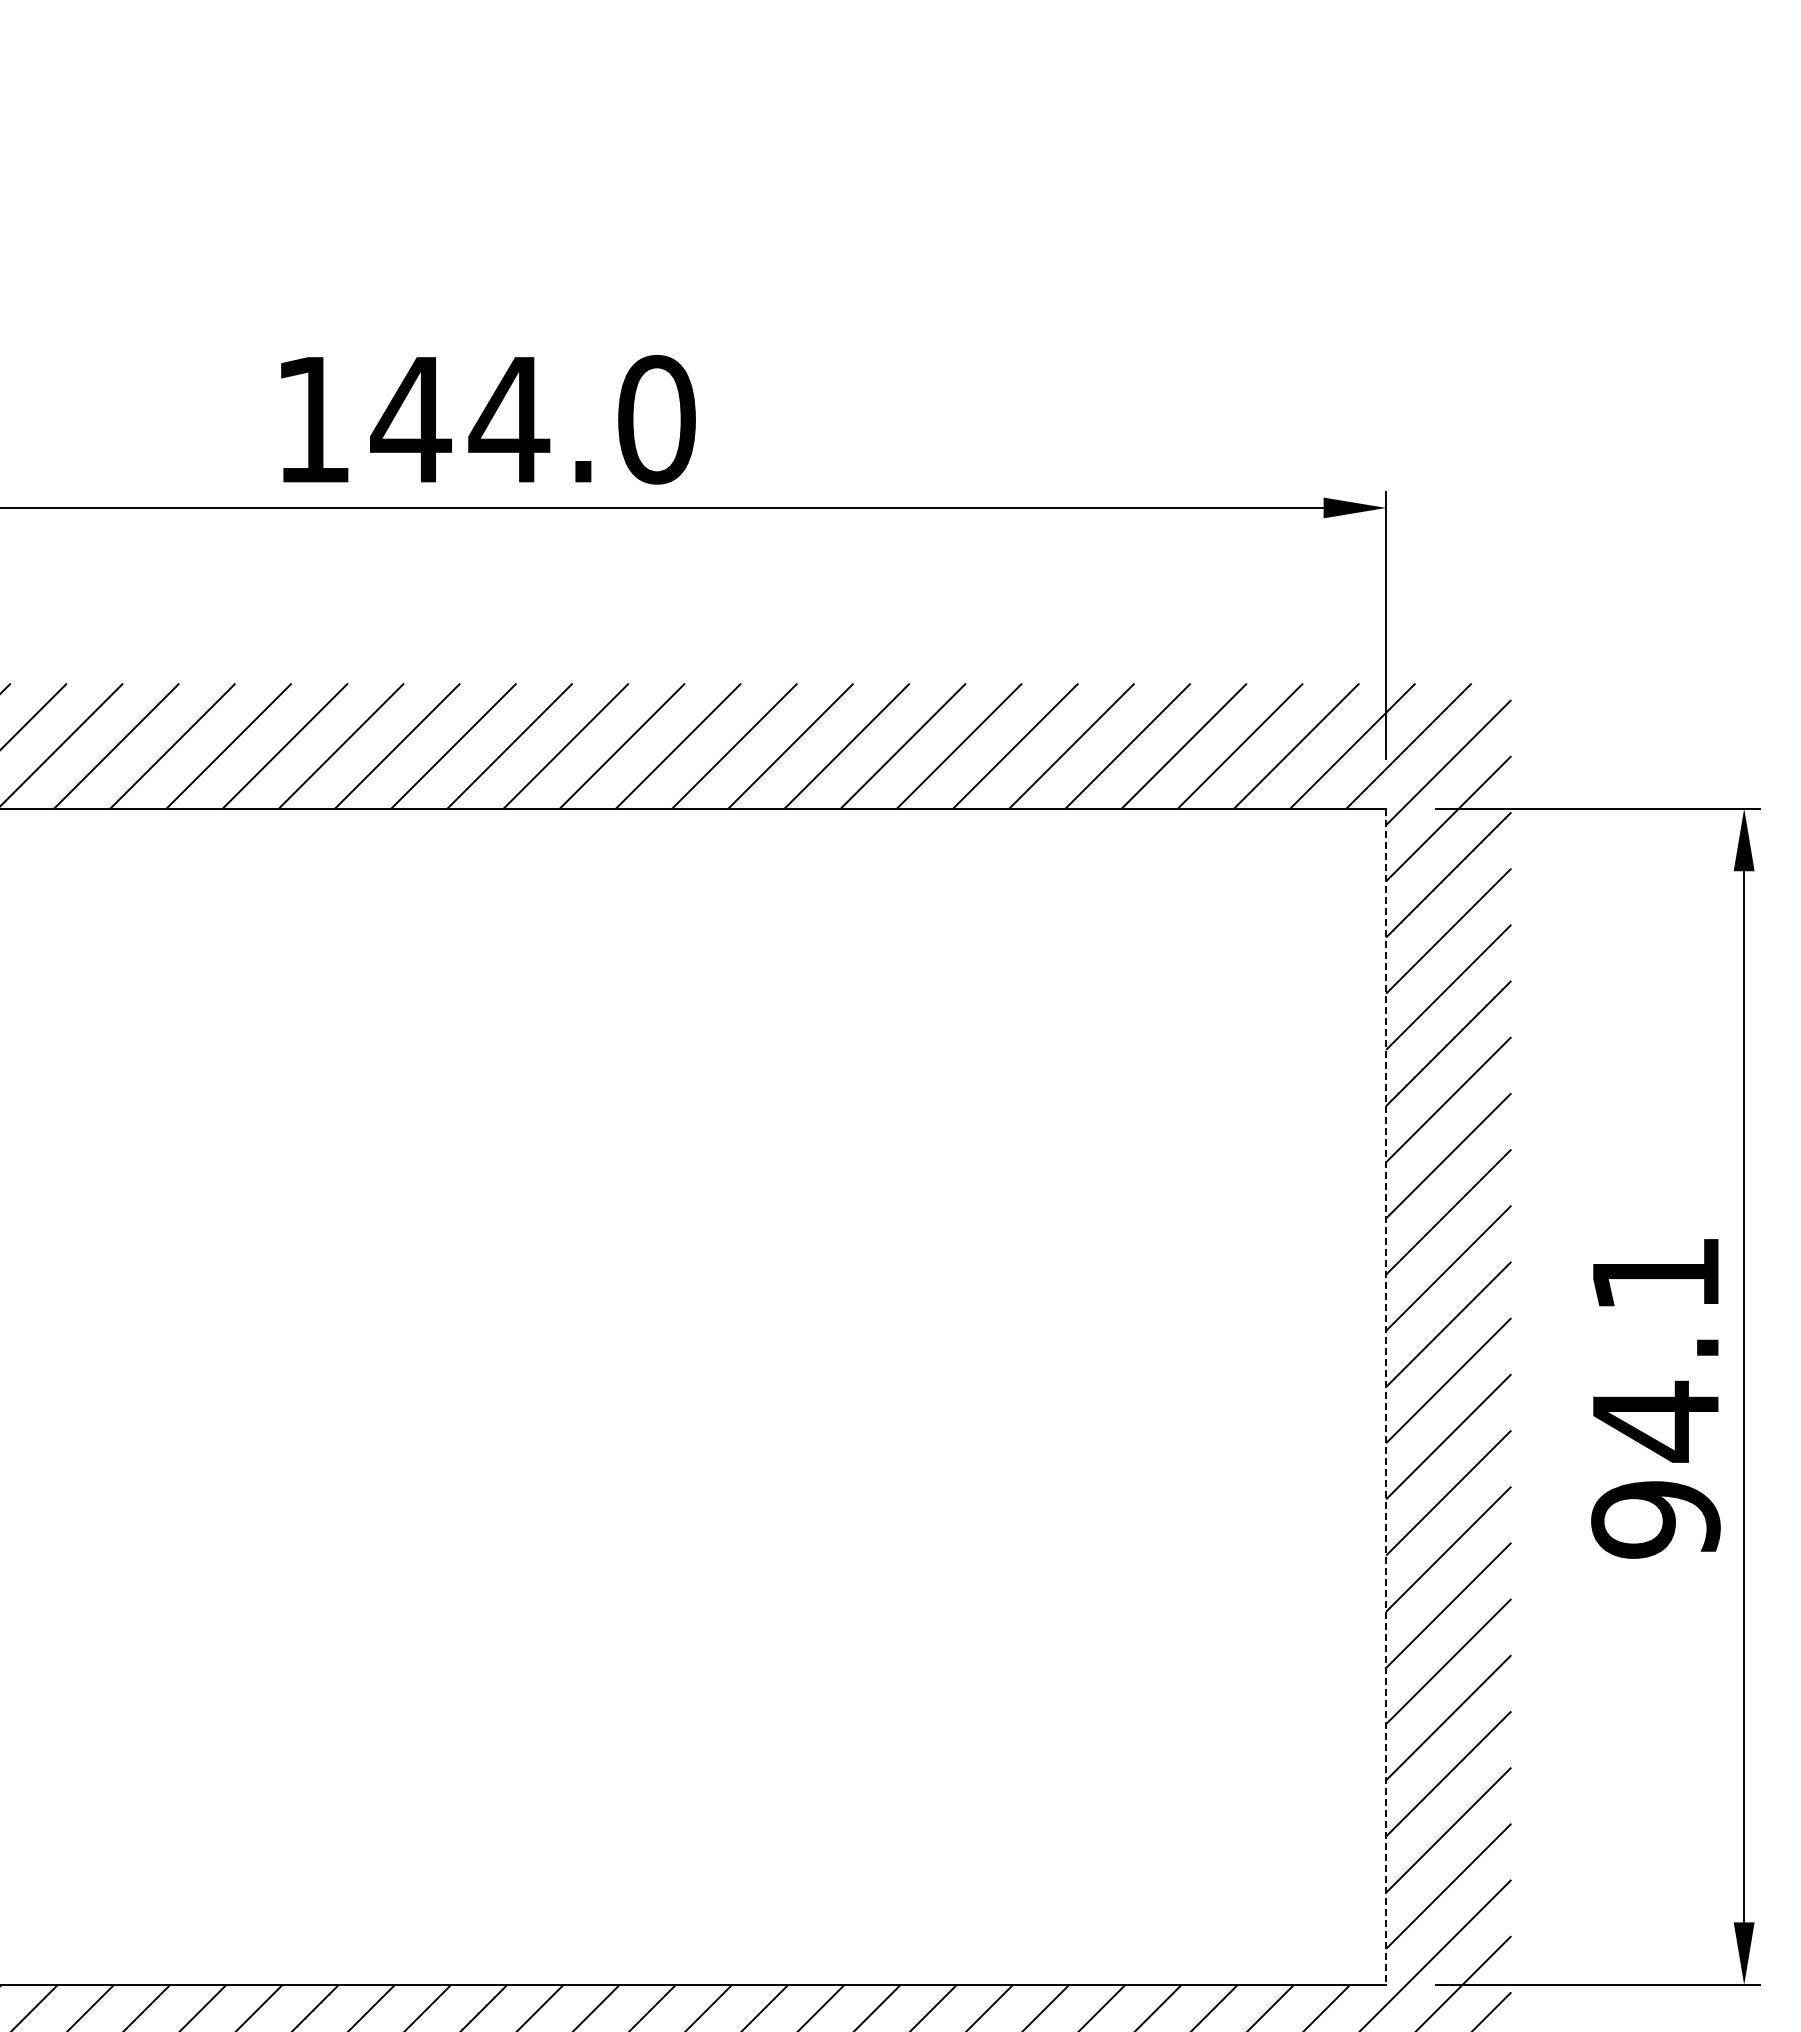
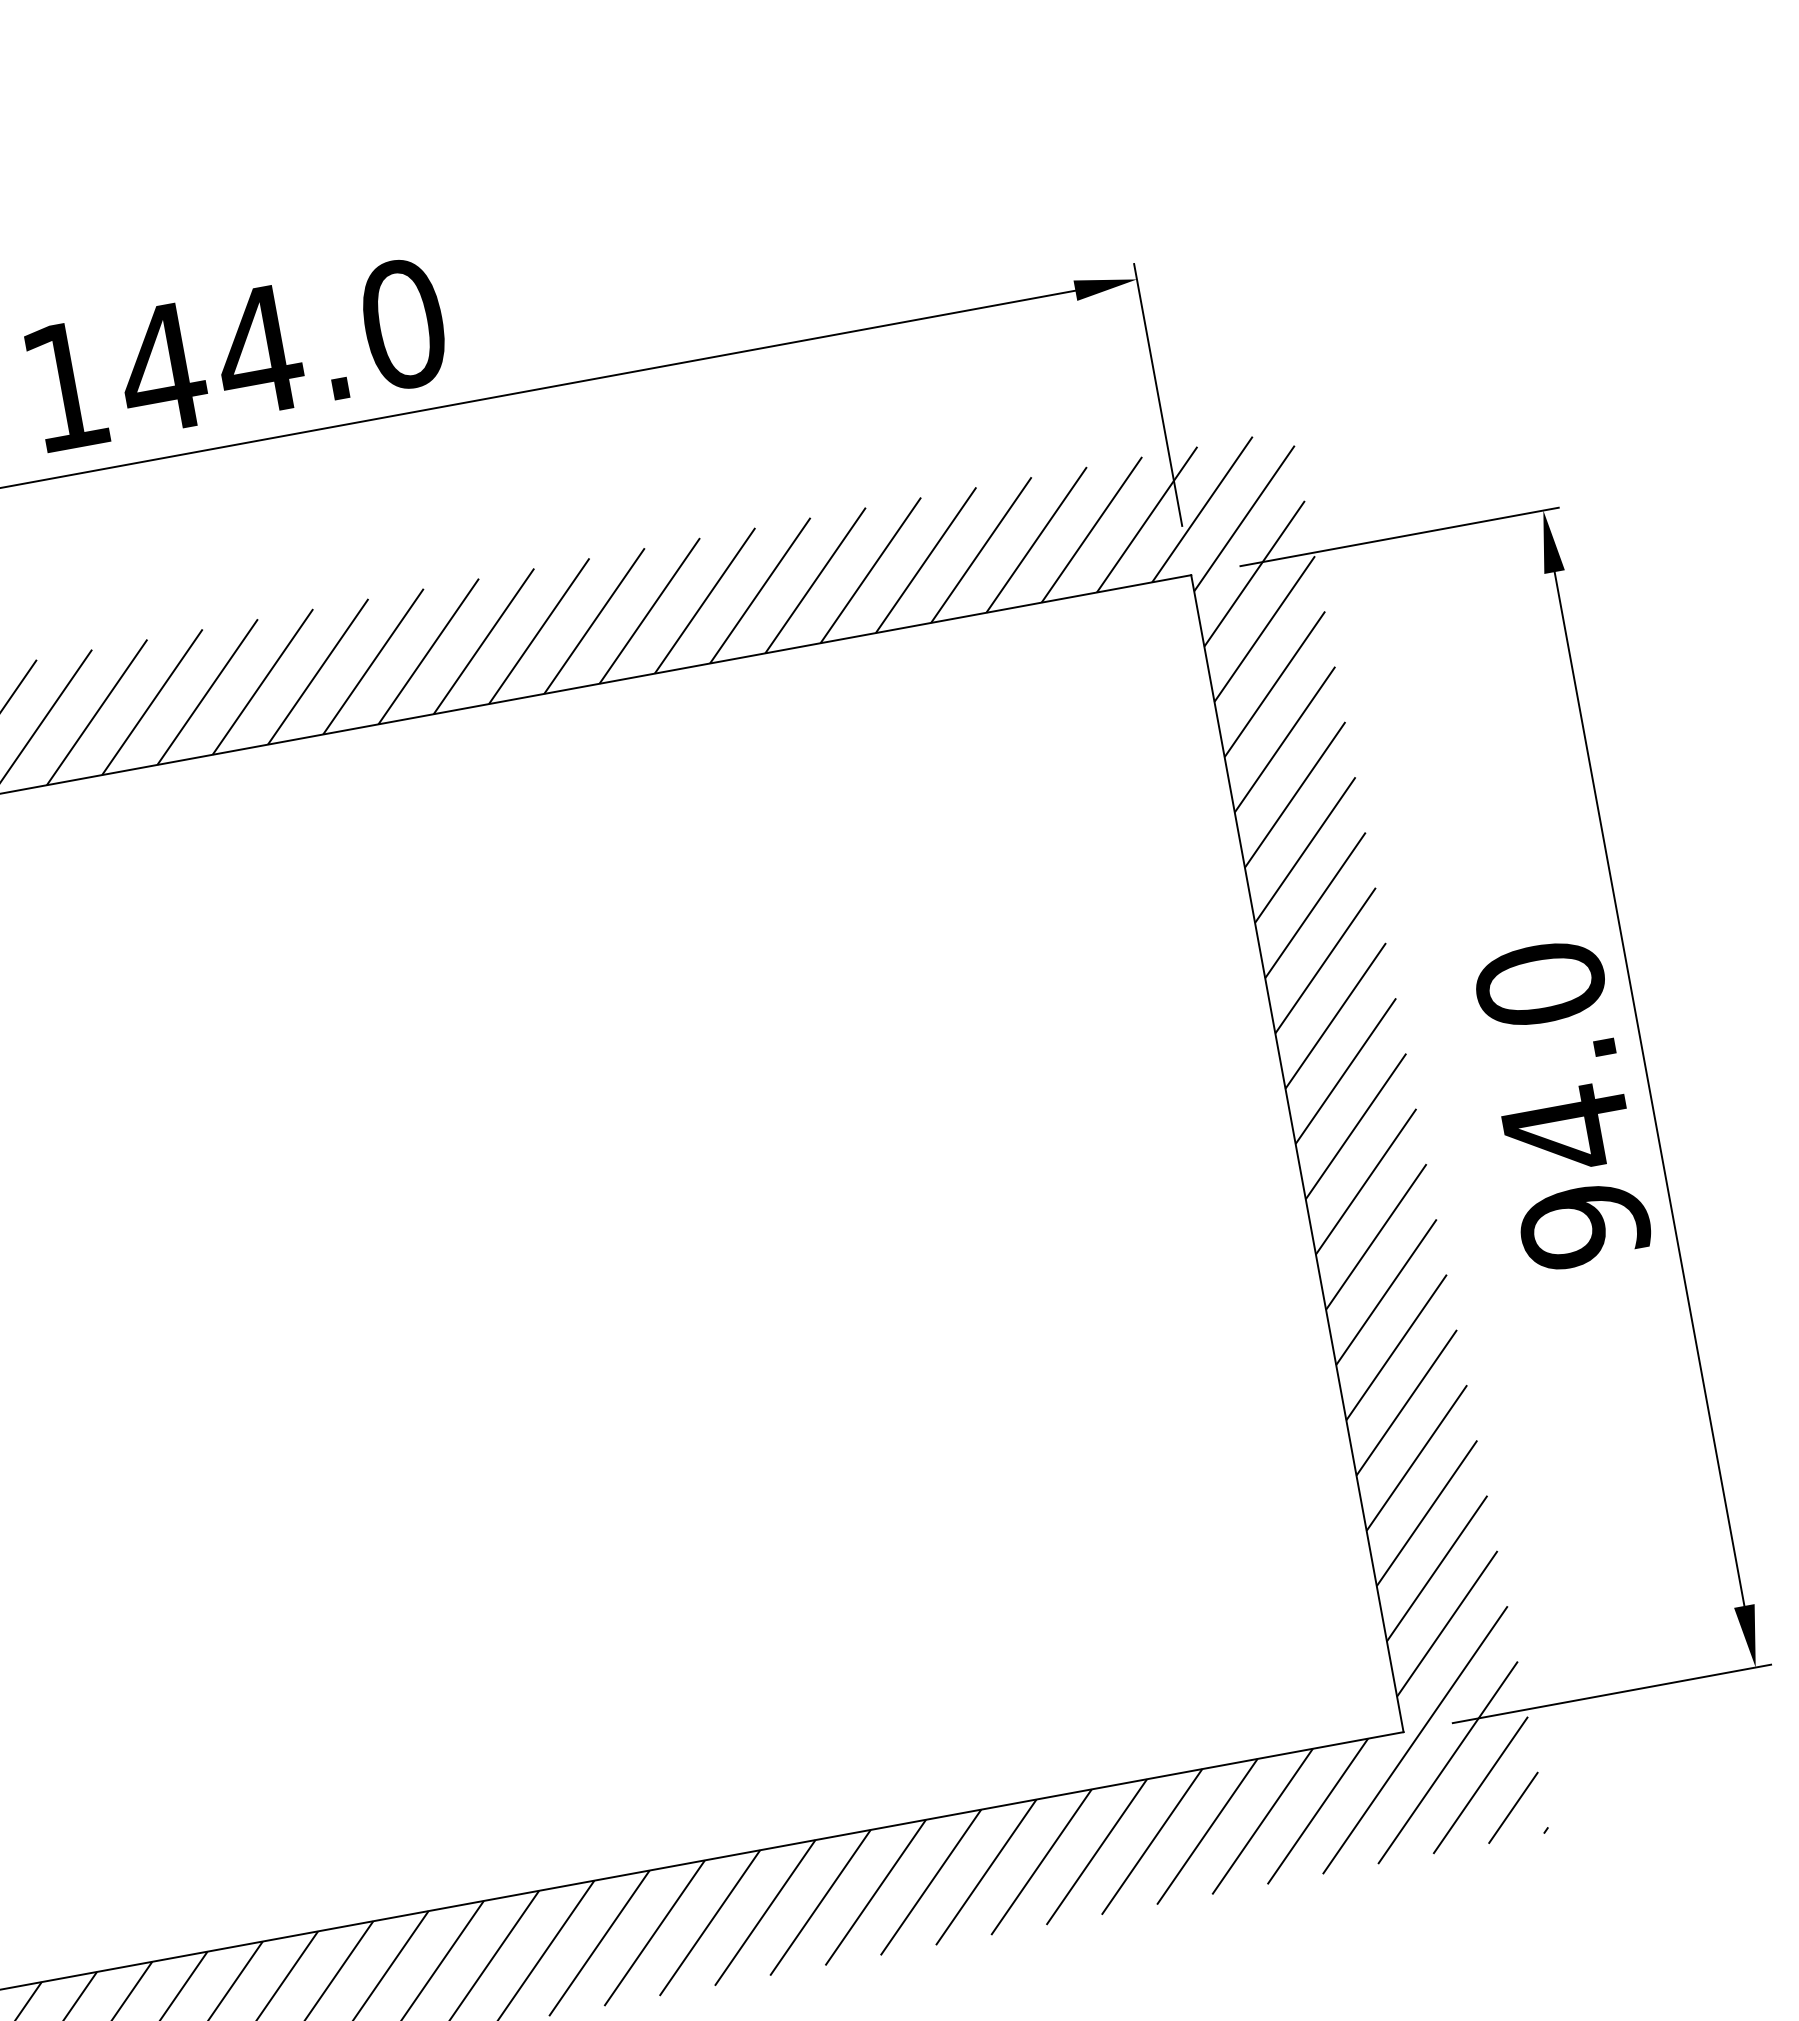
text: (1655, 1273) -> (1540, 983), 94.1 -> 94.0
line: (1386, 1397) -> (1297, 1154), dashed -> solid

